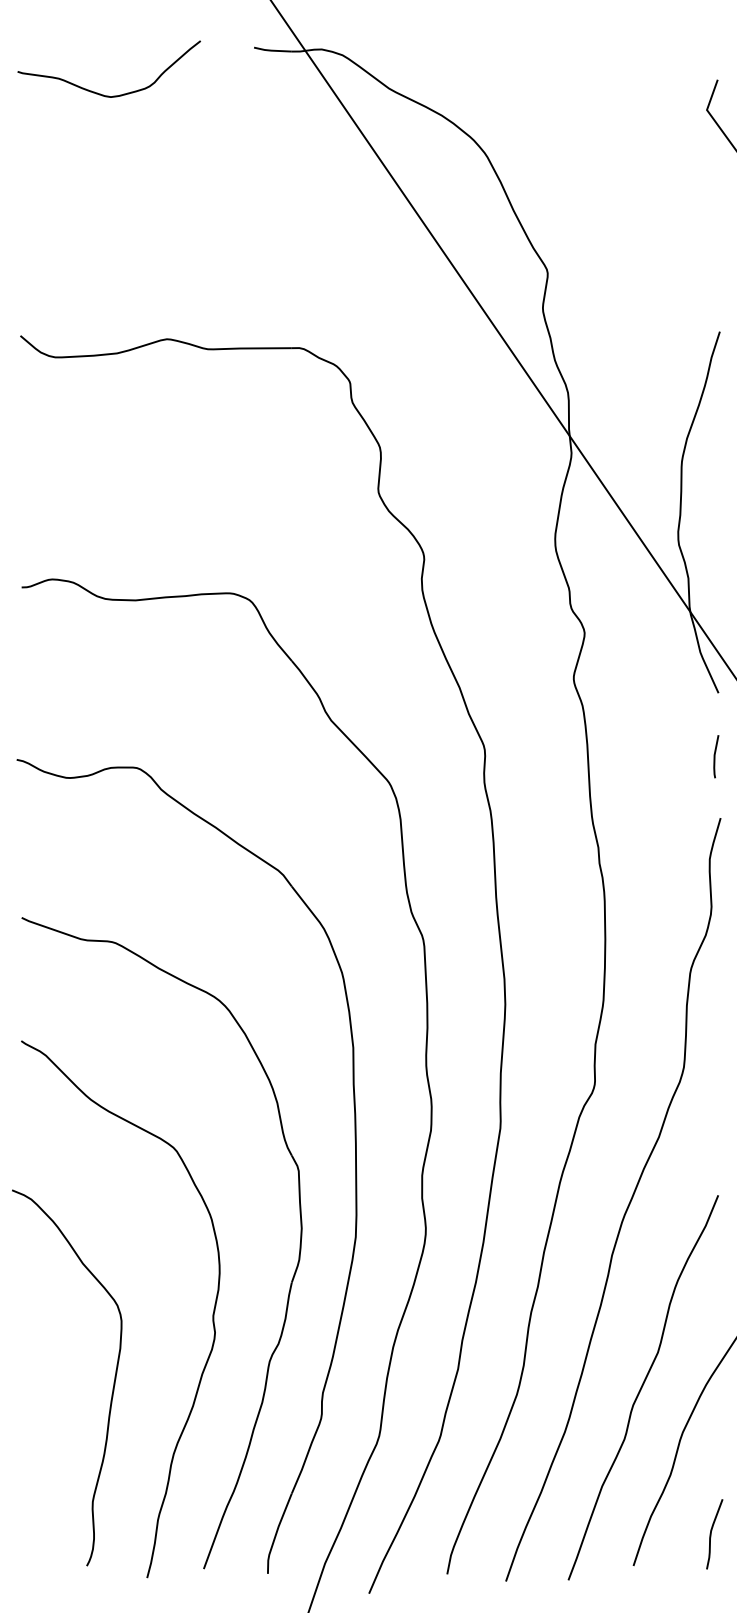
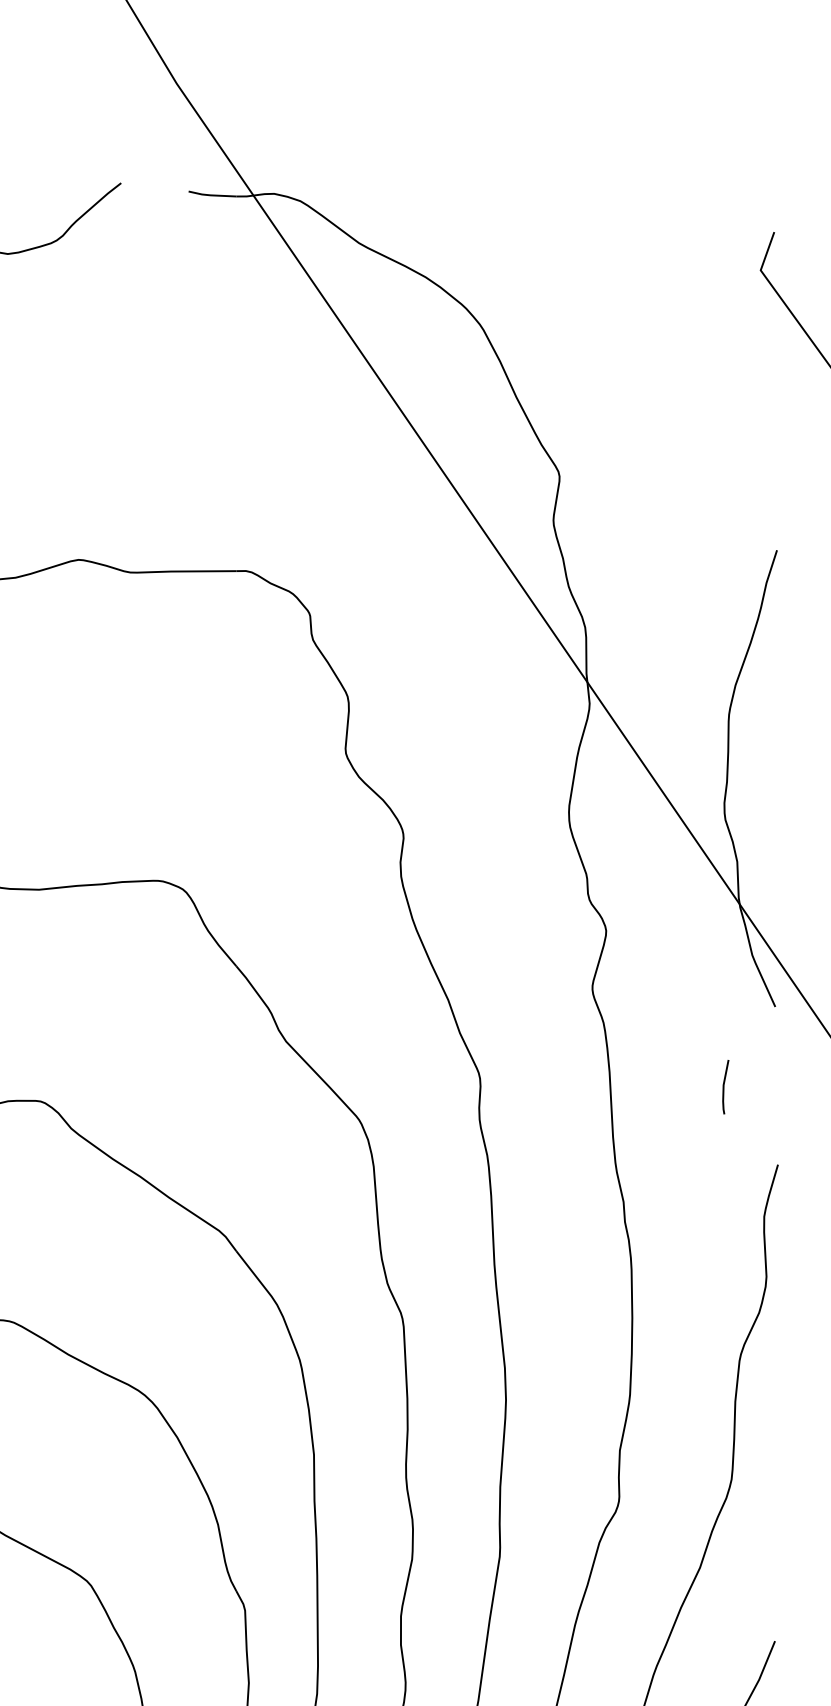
line: (715, 756) -> (724, 1086), moved

